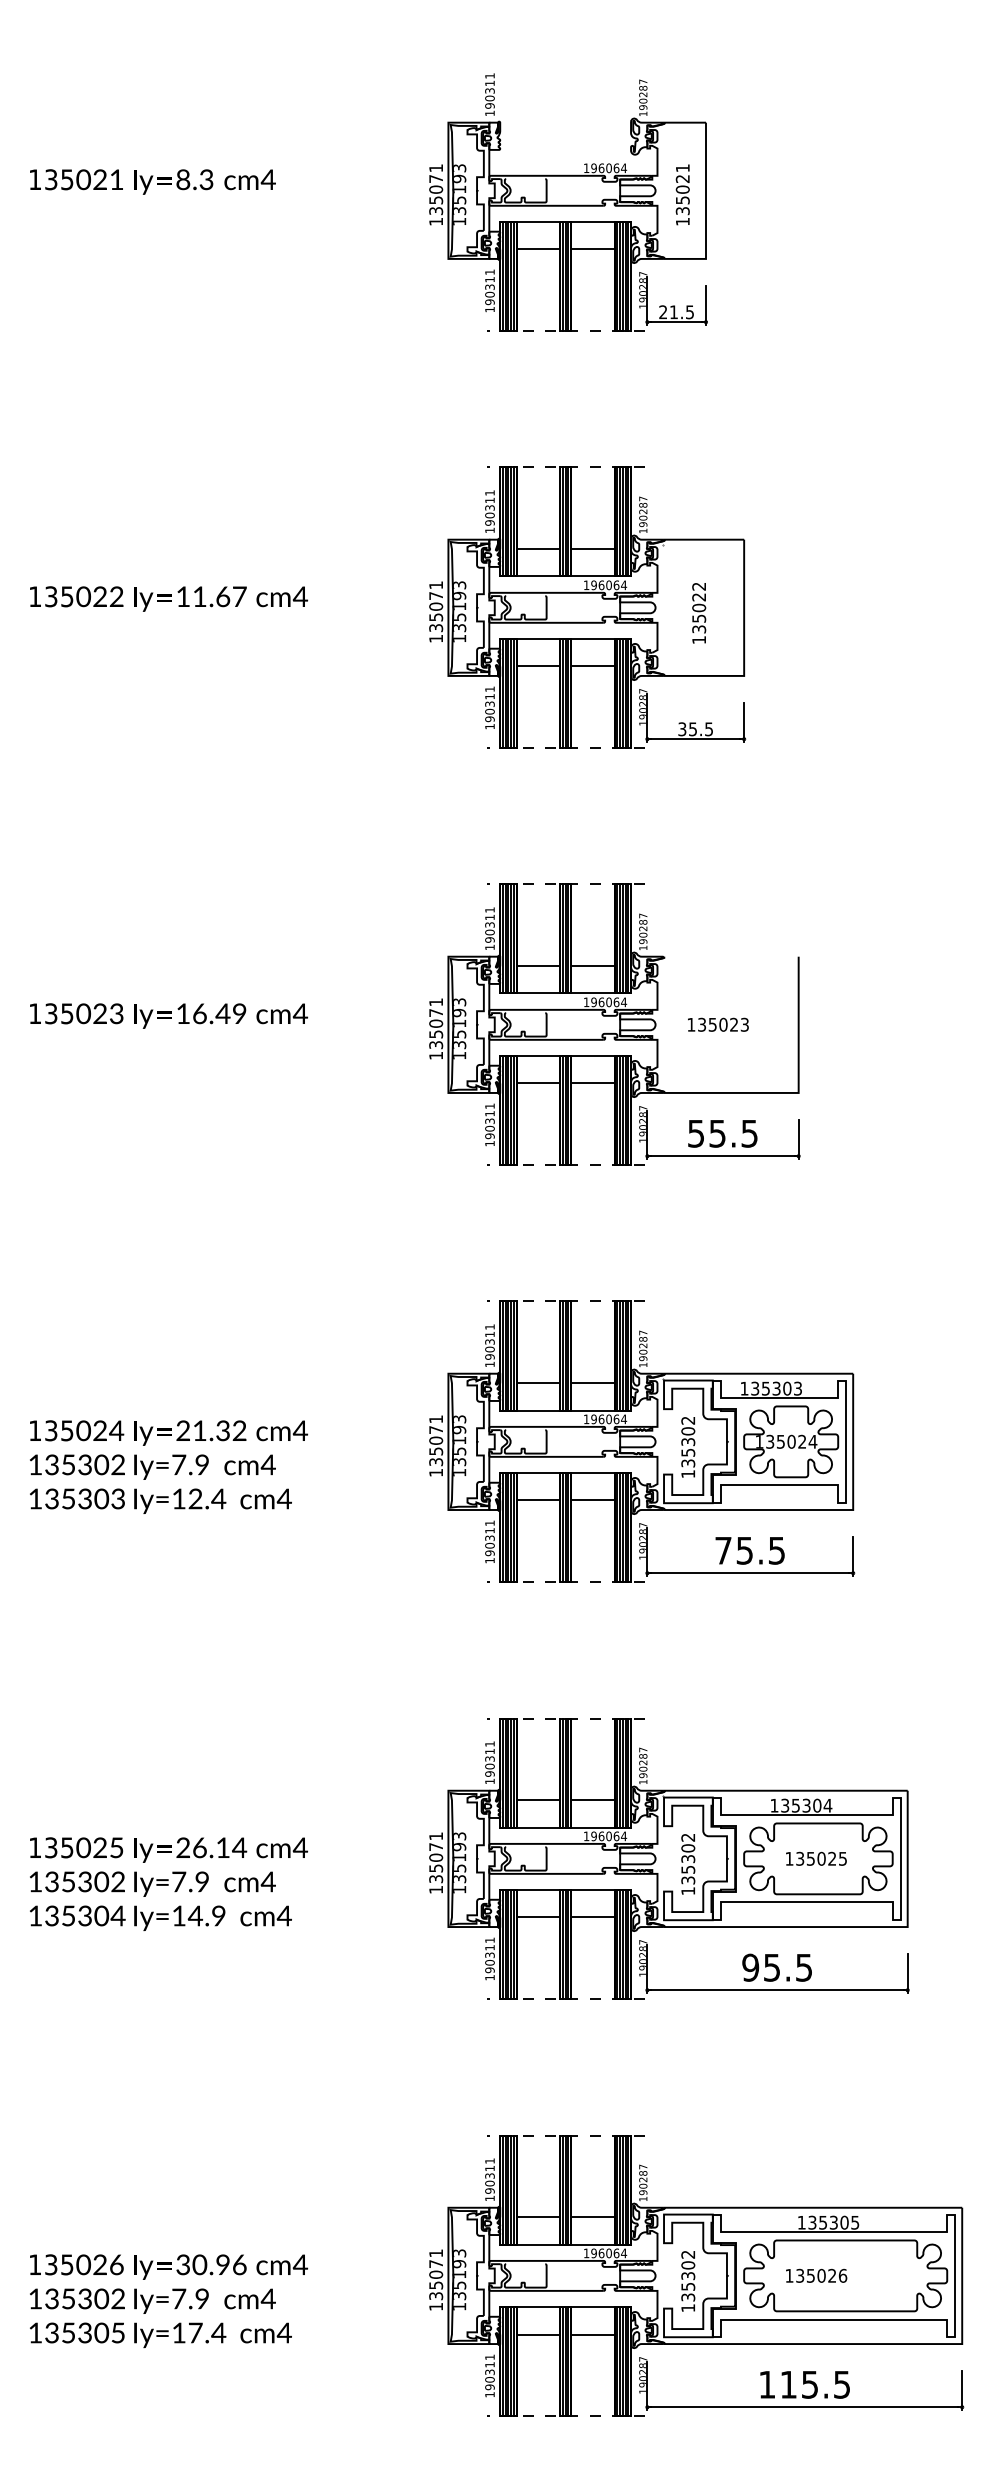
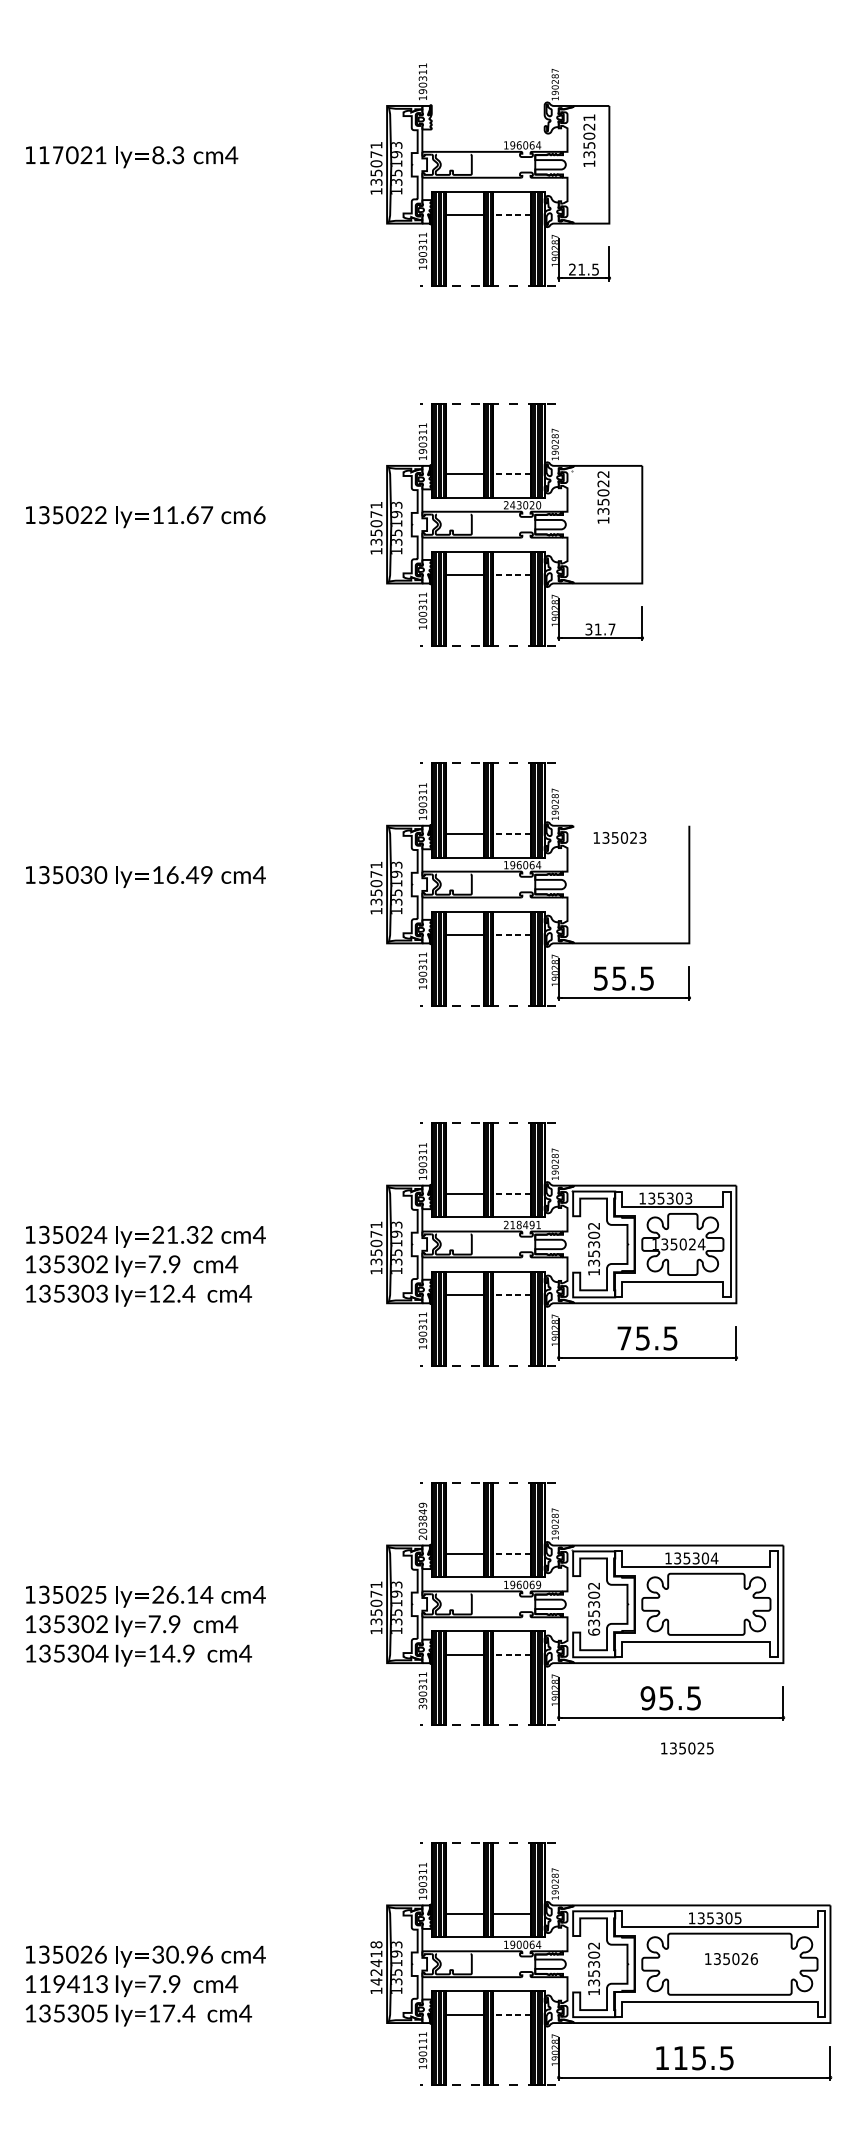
text: (59, 179) -> (51, 155), 135 -> 117
text: (682, 194) -> (589, 140), moved
line: (592, 249) -> (511, 215), solid -> dashed
line: (592, 549) -> (511, 474), solid -> dashed
text: (605, 585) -> (522, 505), 196064 -> 243020
text: (300, 596) -> (259, 514), cm4 -> cm6
text: (699, 613) -> (603, 497), moved
line: (592, 666) -> (511, 575), solid -> dashed
text: (489, 719) -> (422, 621), 190311 -> 100311
text: (700, 729) -> (604, 629), 35.5 -> 31.7
line: (592, 966) -> (511, 834), solid -> dashed
text: (108, 1013) -> (93, 874), 023 -> 030
text: (718, 1024) -> (620, 837), moved
line: (592, 1083) -> (511, 935), solid -> dashed
line: (592, 1383) -> (511, 1194), solid -> dashed
text: (605, 1419) -> (522, 1225), 196064 -> 218491
line: (592, 1500) -> (511, 1295), solid -> dashed
text: (489, 1762) -> (422, 1521), 190311 -> 203849
line: (592, 1800) -> (511, 1553), solid -> dashed
text: (624, 1836) -> (539, 1585), 196064 -> 196069
text: (816, 1858) -> (687, 1748), moved
text: (688, 1890) -> (594, 1631), 135302 -> 635302
line: (592, 1917) -> (511, 1654), solid -> dashed
text: (489, 1977) -> (422, 1706), 190311 -> 390311
text: (601, 2252) -> (519, 1944), 196064 -> 190064
text: (436, 2274) -> (376, 1963), 135071 -> 142418
text: (816, 2275) -> (731, 1958), moved
text: (84, 2298) -> (73, 1983), 135302 -> 119413
line: (592, 2334) -> (511, 2014), solid -> dashed
text: (489, 2372) -> (422, 2047), 190311 -> 190111

